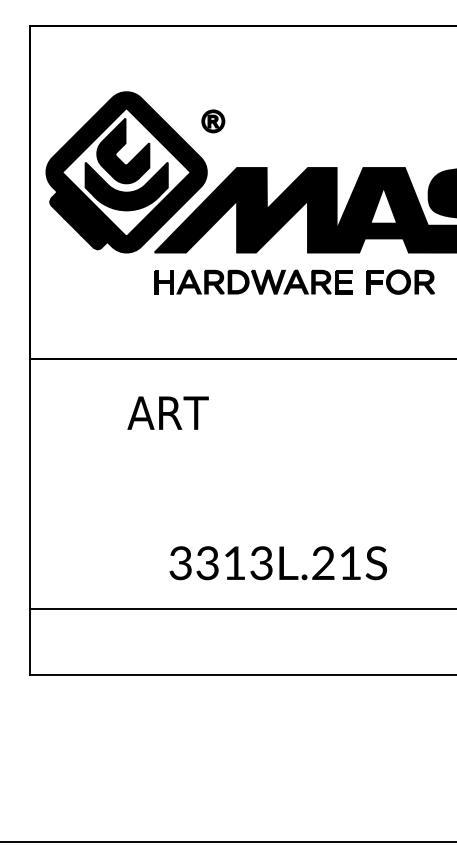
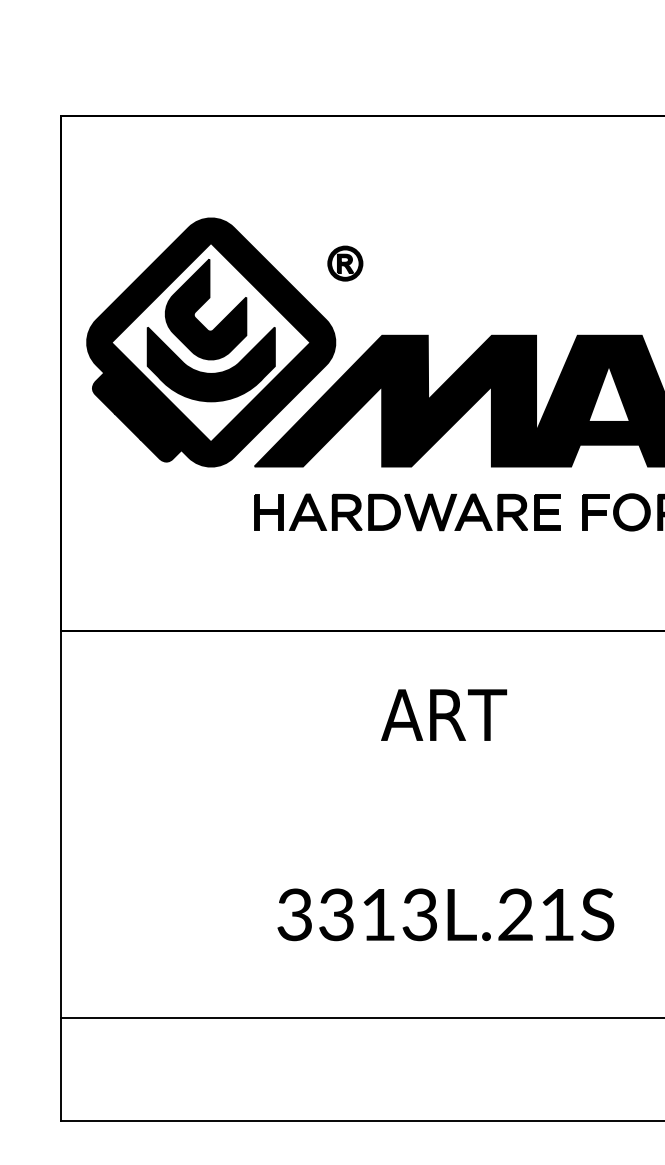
text: (167, 412) -> (443, 714), moved
text: (277, 563) -> (444, 915), moved

